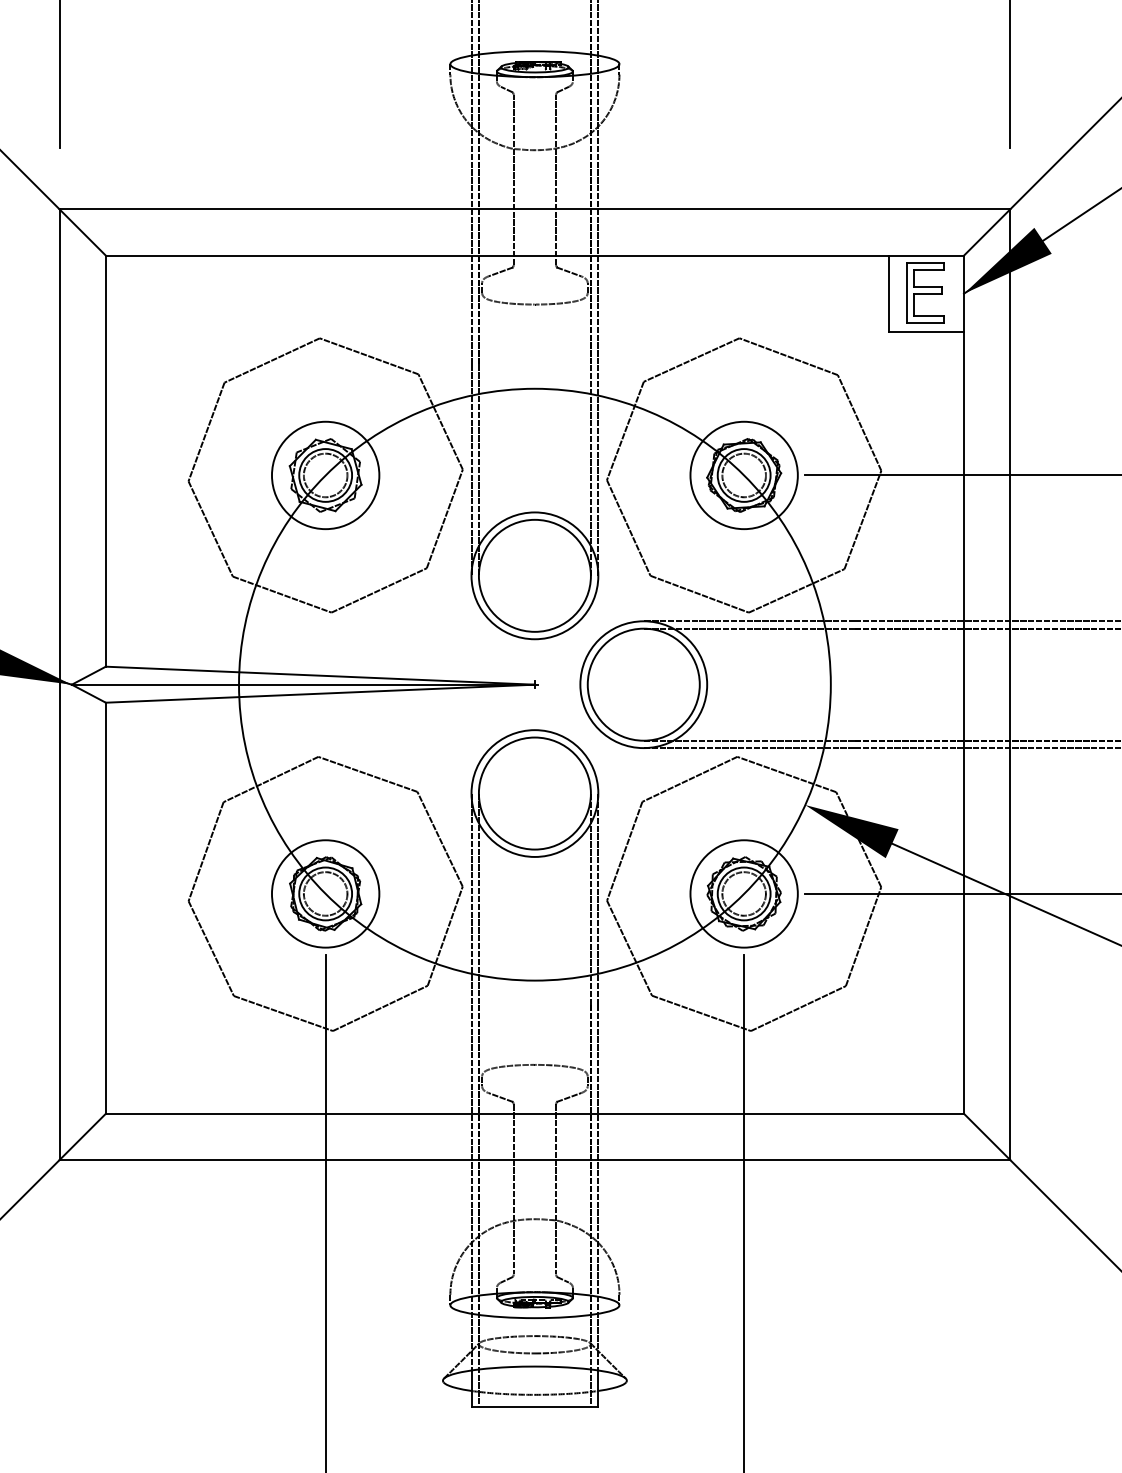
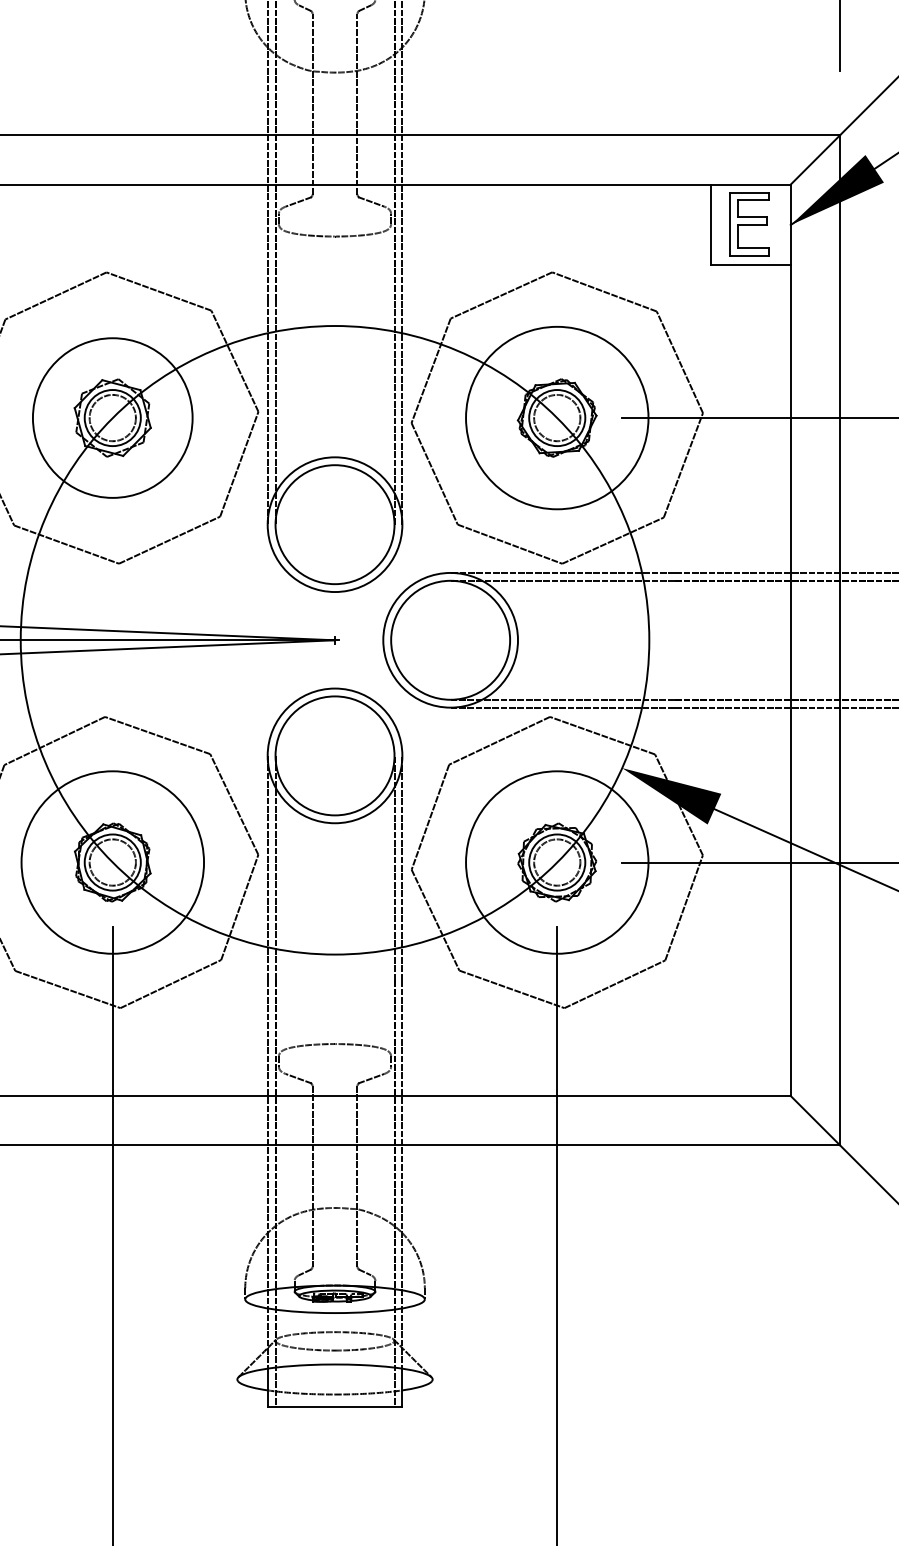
circle: (325, 475) -> (112, 418), size x1.4
circle: (743, 475) -> (556, 418), size x1.6
circle: (325, 893) -> (112, 862), size x1.6
circle: (743, 893) -> (556, 862), size x1.6

